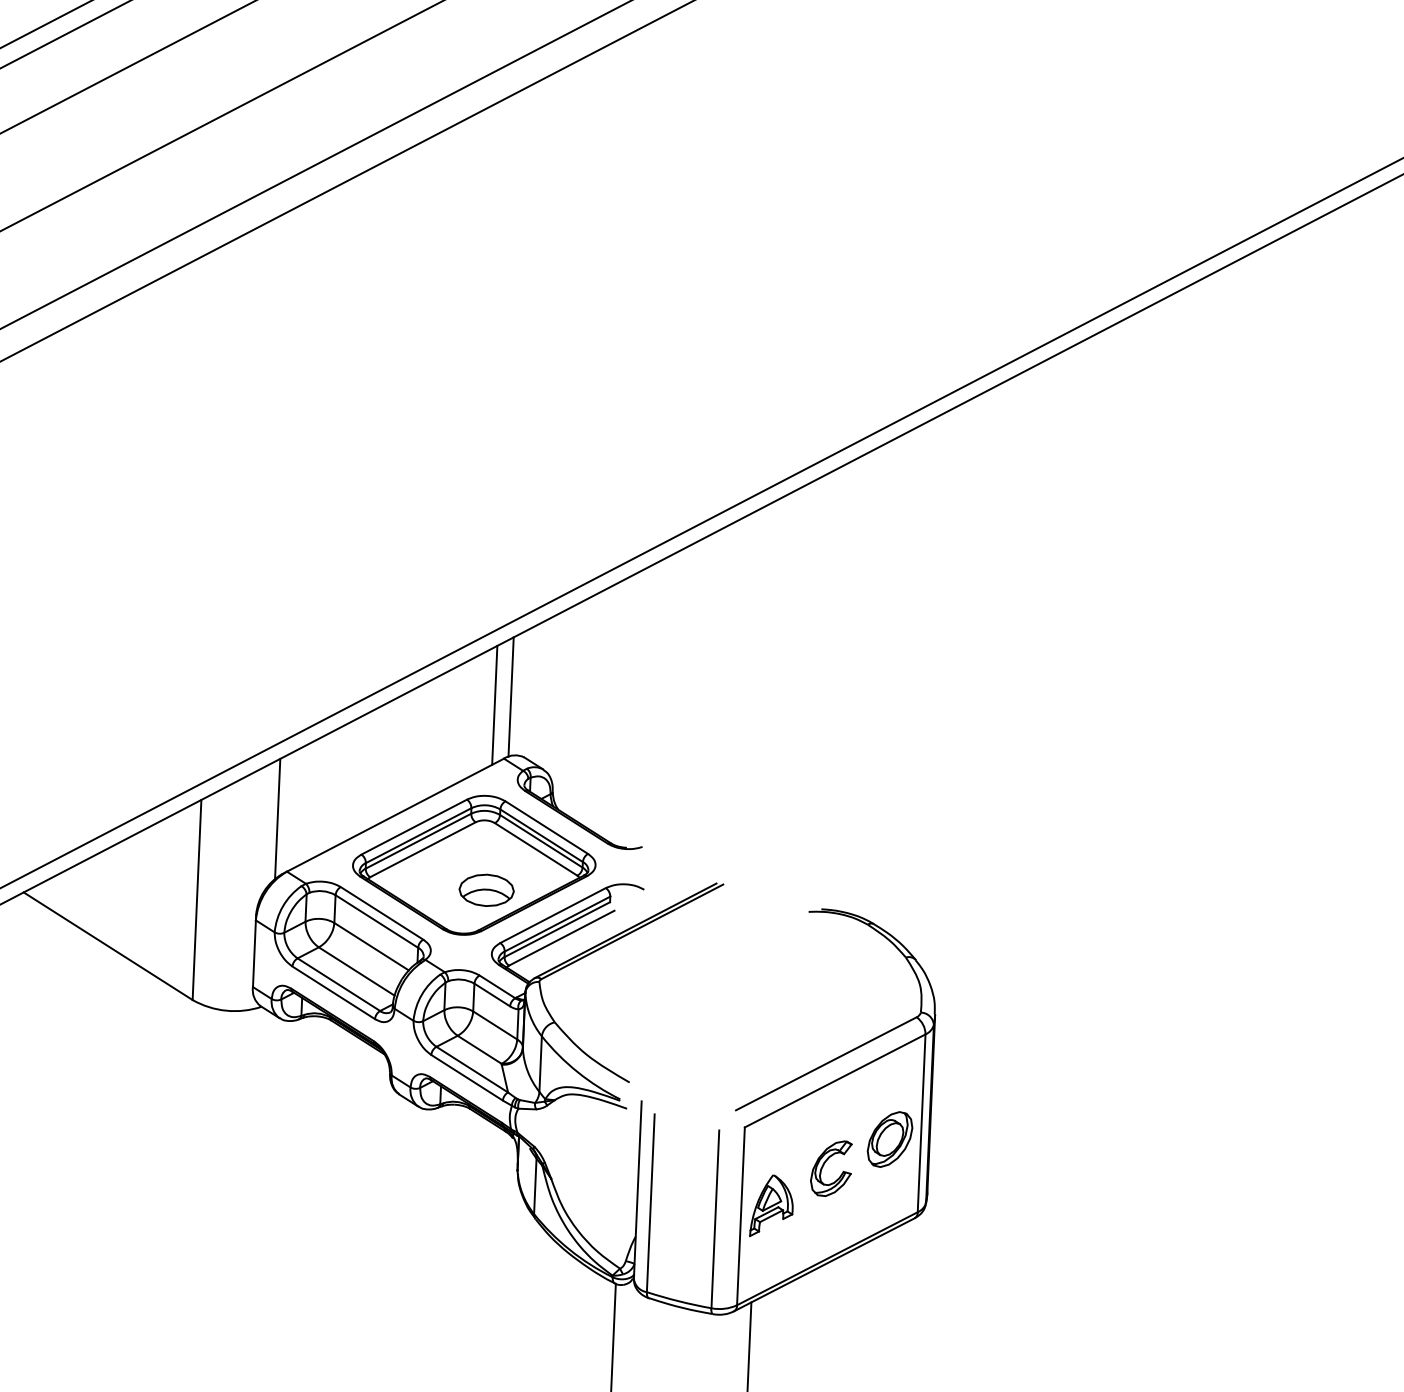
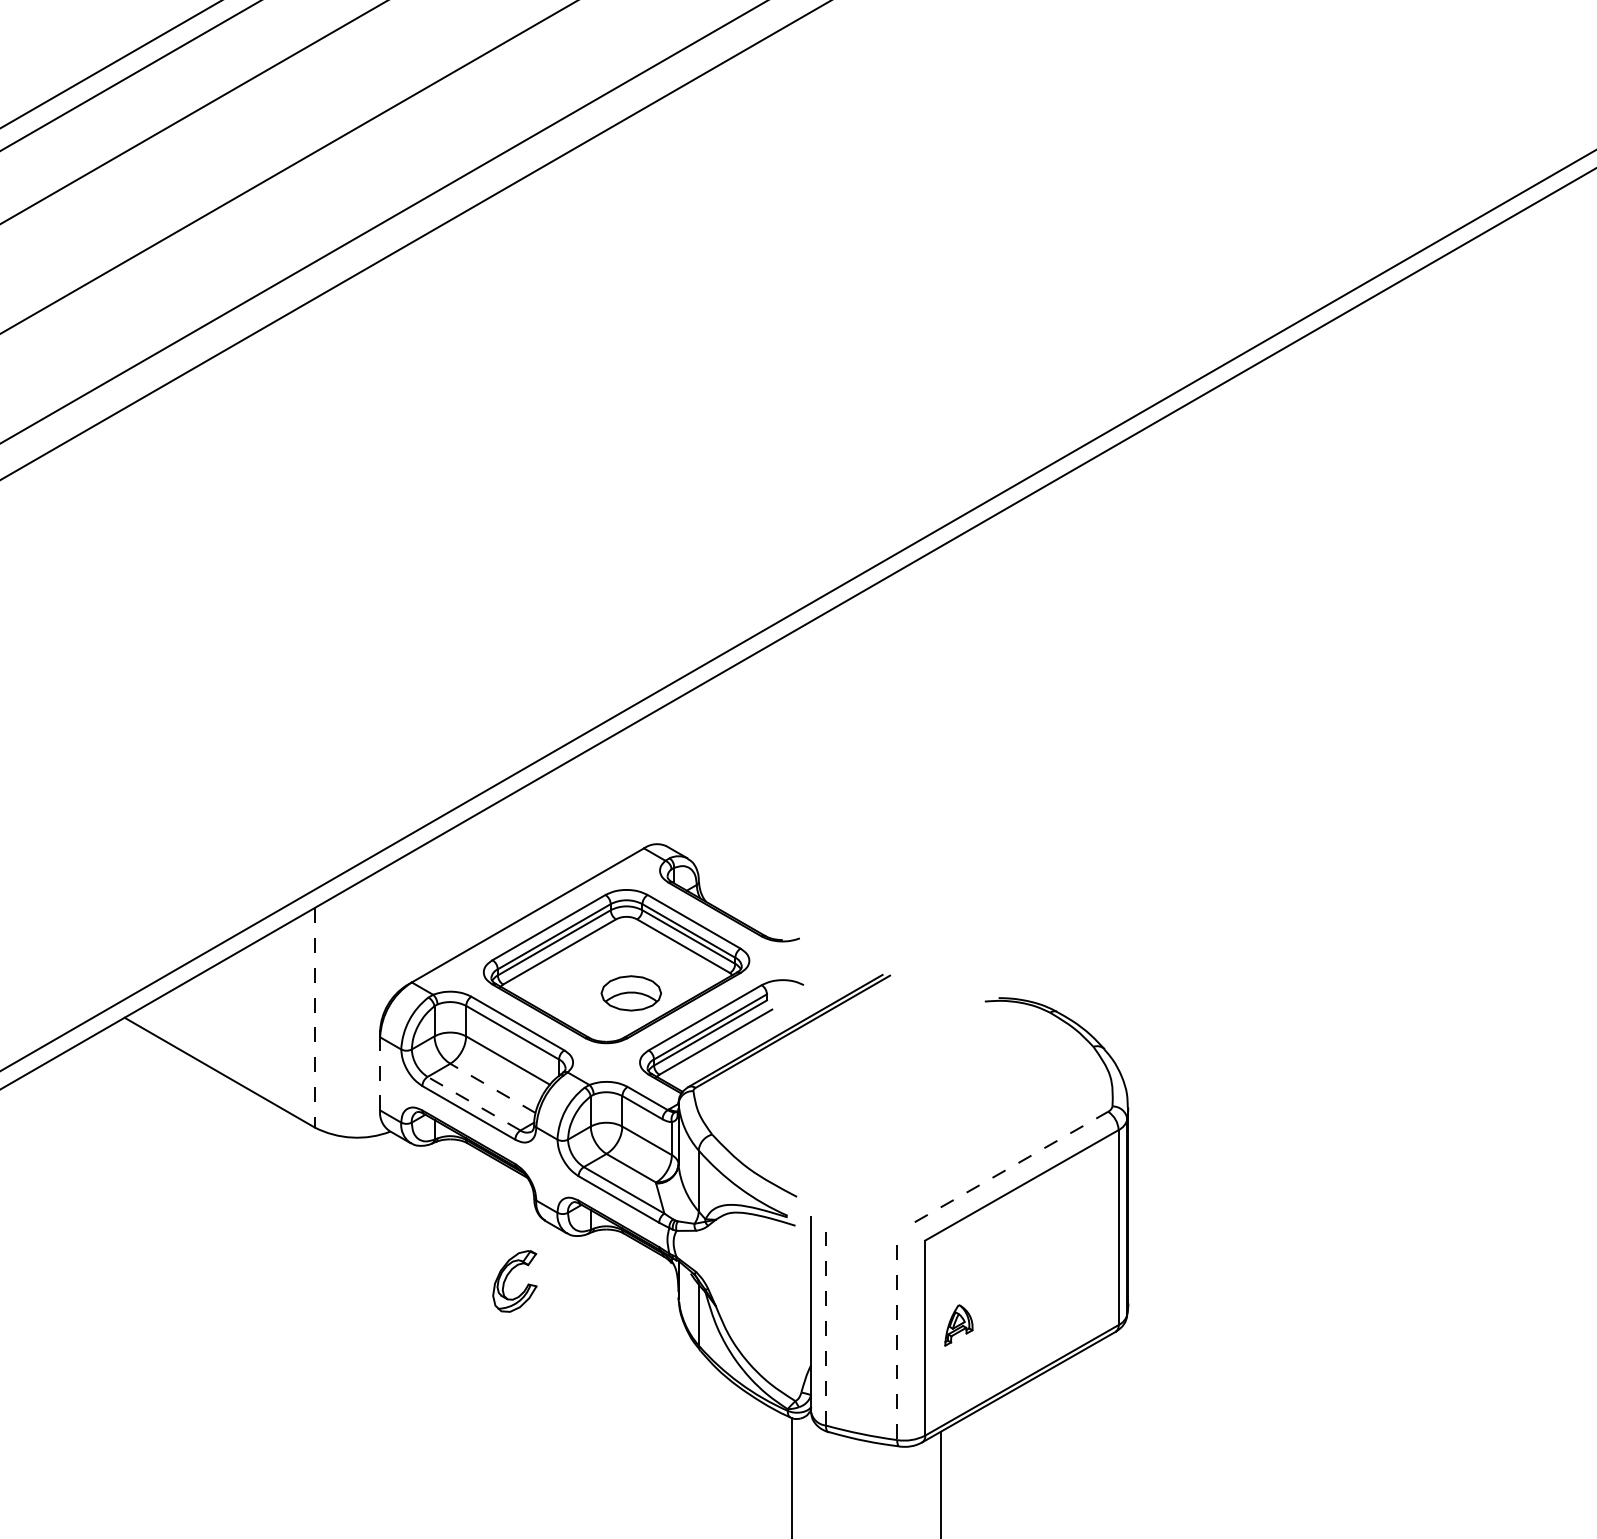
line: (510, 696) -> (648, 780), removed
line: (494, 705) -> (631, 790), removed
line: (278, 818) -> (399, 924), removed
line: (196, 899) -> (314, 1017), solid -> dashed
line: (254, 953) -> (380, 1073), solid -> dashed
line: (356, 971) -> (492, 1088), solid -> dashed
line: (339, 984) -> (474, 1103), solid -> dashed
line: (826, 1063) -> (1011, 1166), solid -> dashed
part: (889, 1139) -> (1084, 1246), removed
part: (824, 1164) -> (507, 1277), moved
line: (650, 1203) -> (825, 1328), solid -> dashed
part: (771, 1206) -> (958, 1325), size x0.6
line: (715, 1219) -> (897, 1342), solid -> dashed

